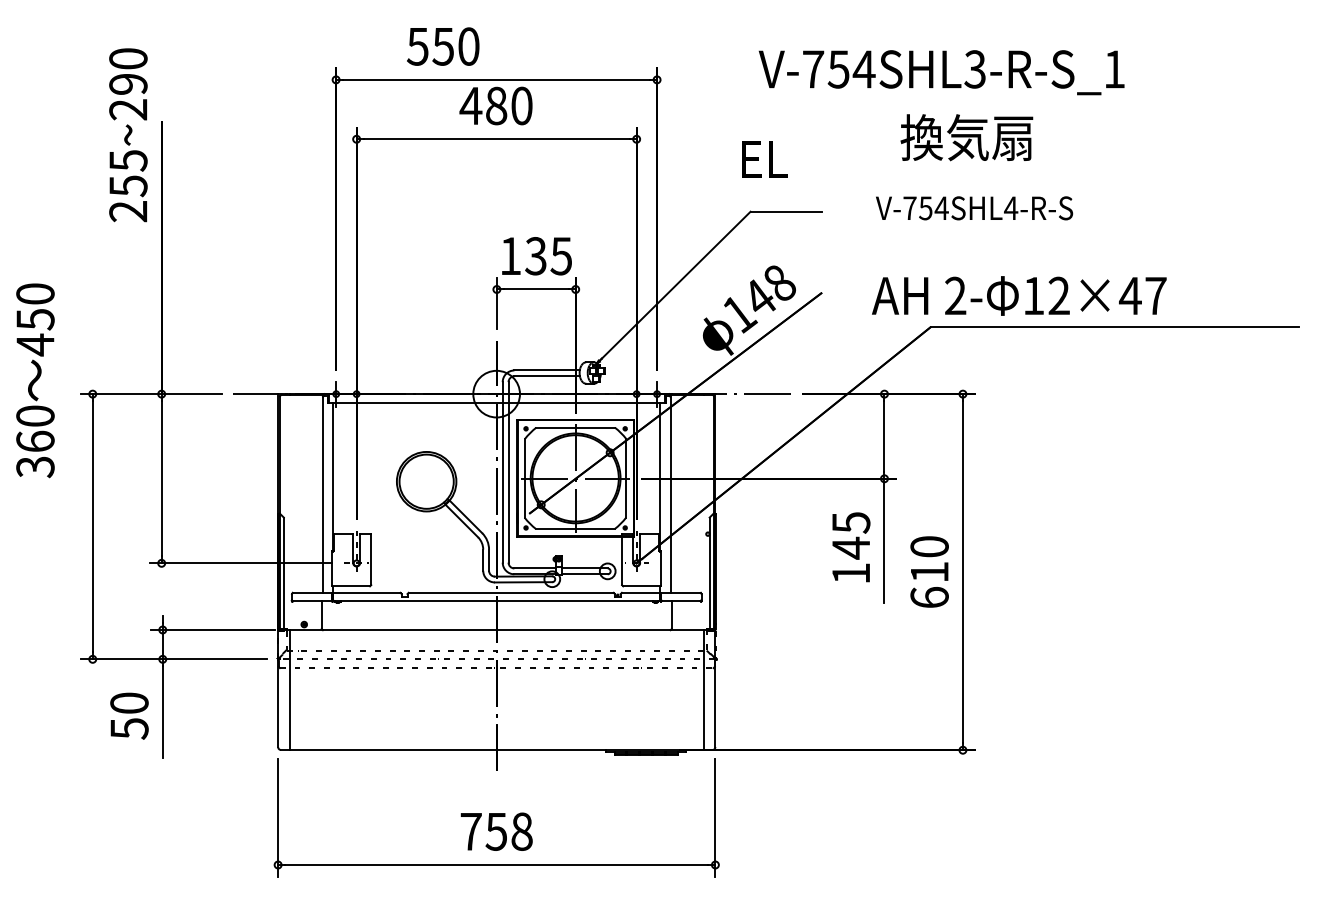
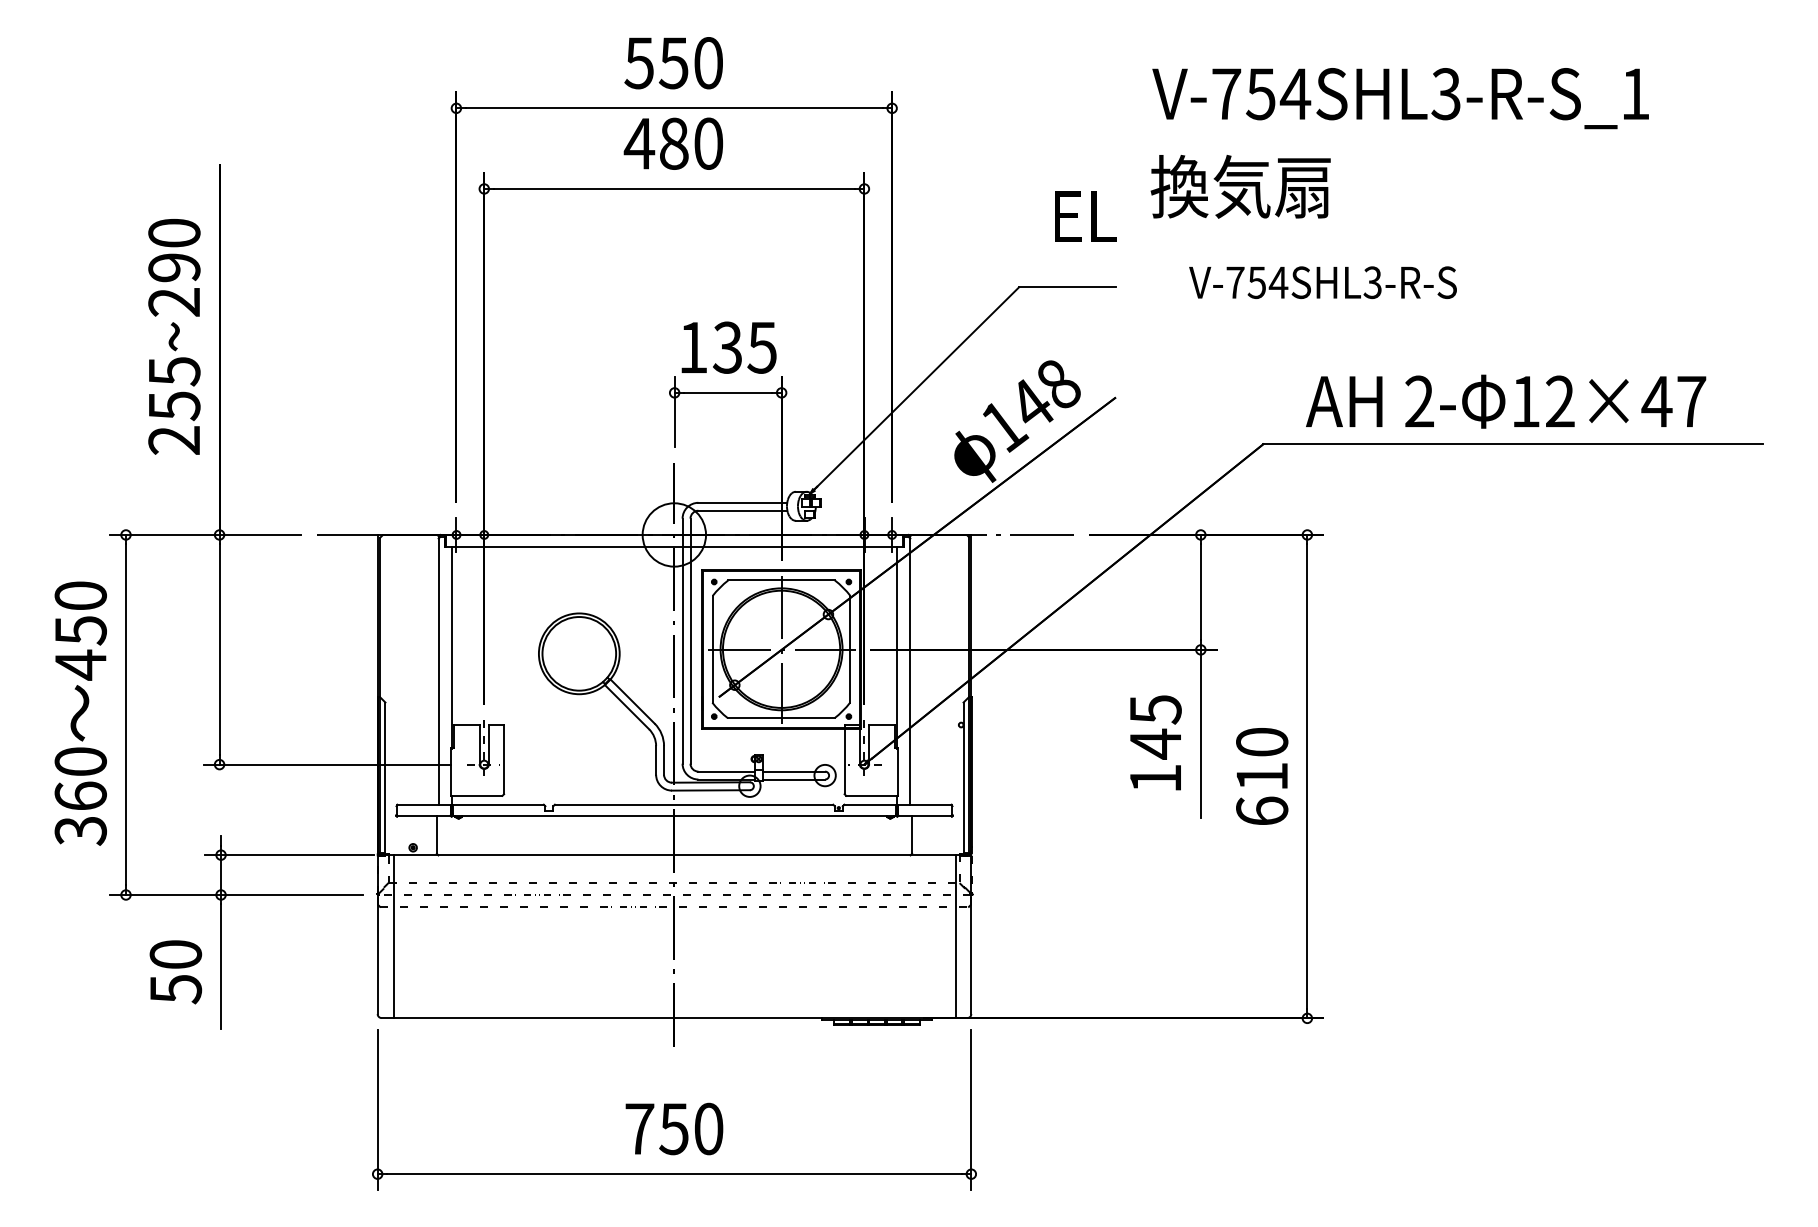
text: (443, 46) -> (674, 62), moved
text: (941, 72) -> (1400, 98), moved
text: (128, 135) -> (174, 337), moved
text: (966, 137) -> (1240, 186), moved
text: (764, 159) -> (1085, 216), moved
text: (1011, 208) -> (1373, 282), V-754SHL4-R-S -> V-754SHL3-R-S
text: (1019, 295) -> (1506, 401), moved
text: (35, 380) -> (80, 713), moved
text: (521, 831) -> (708, 1128), 758 -> 750

